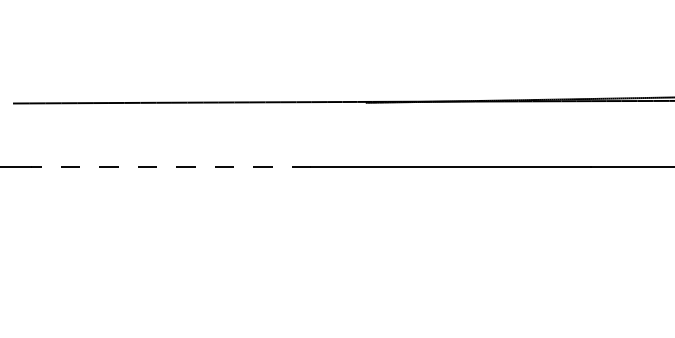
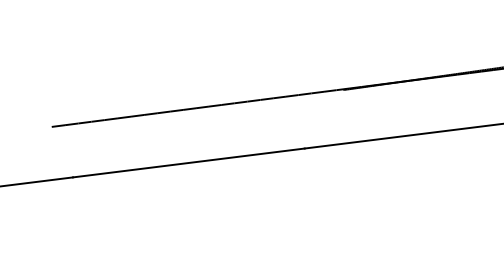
line: (170, 166) -> (188, 162), dashed -> solid

